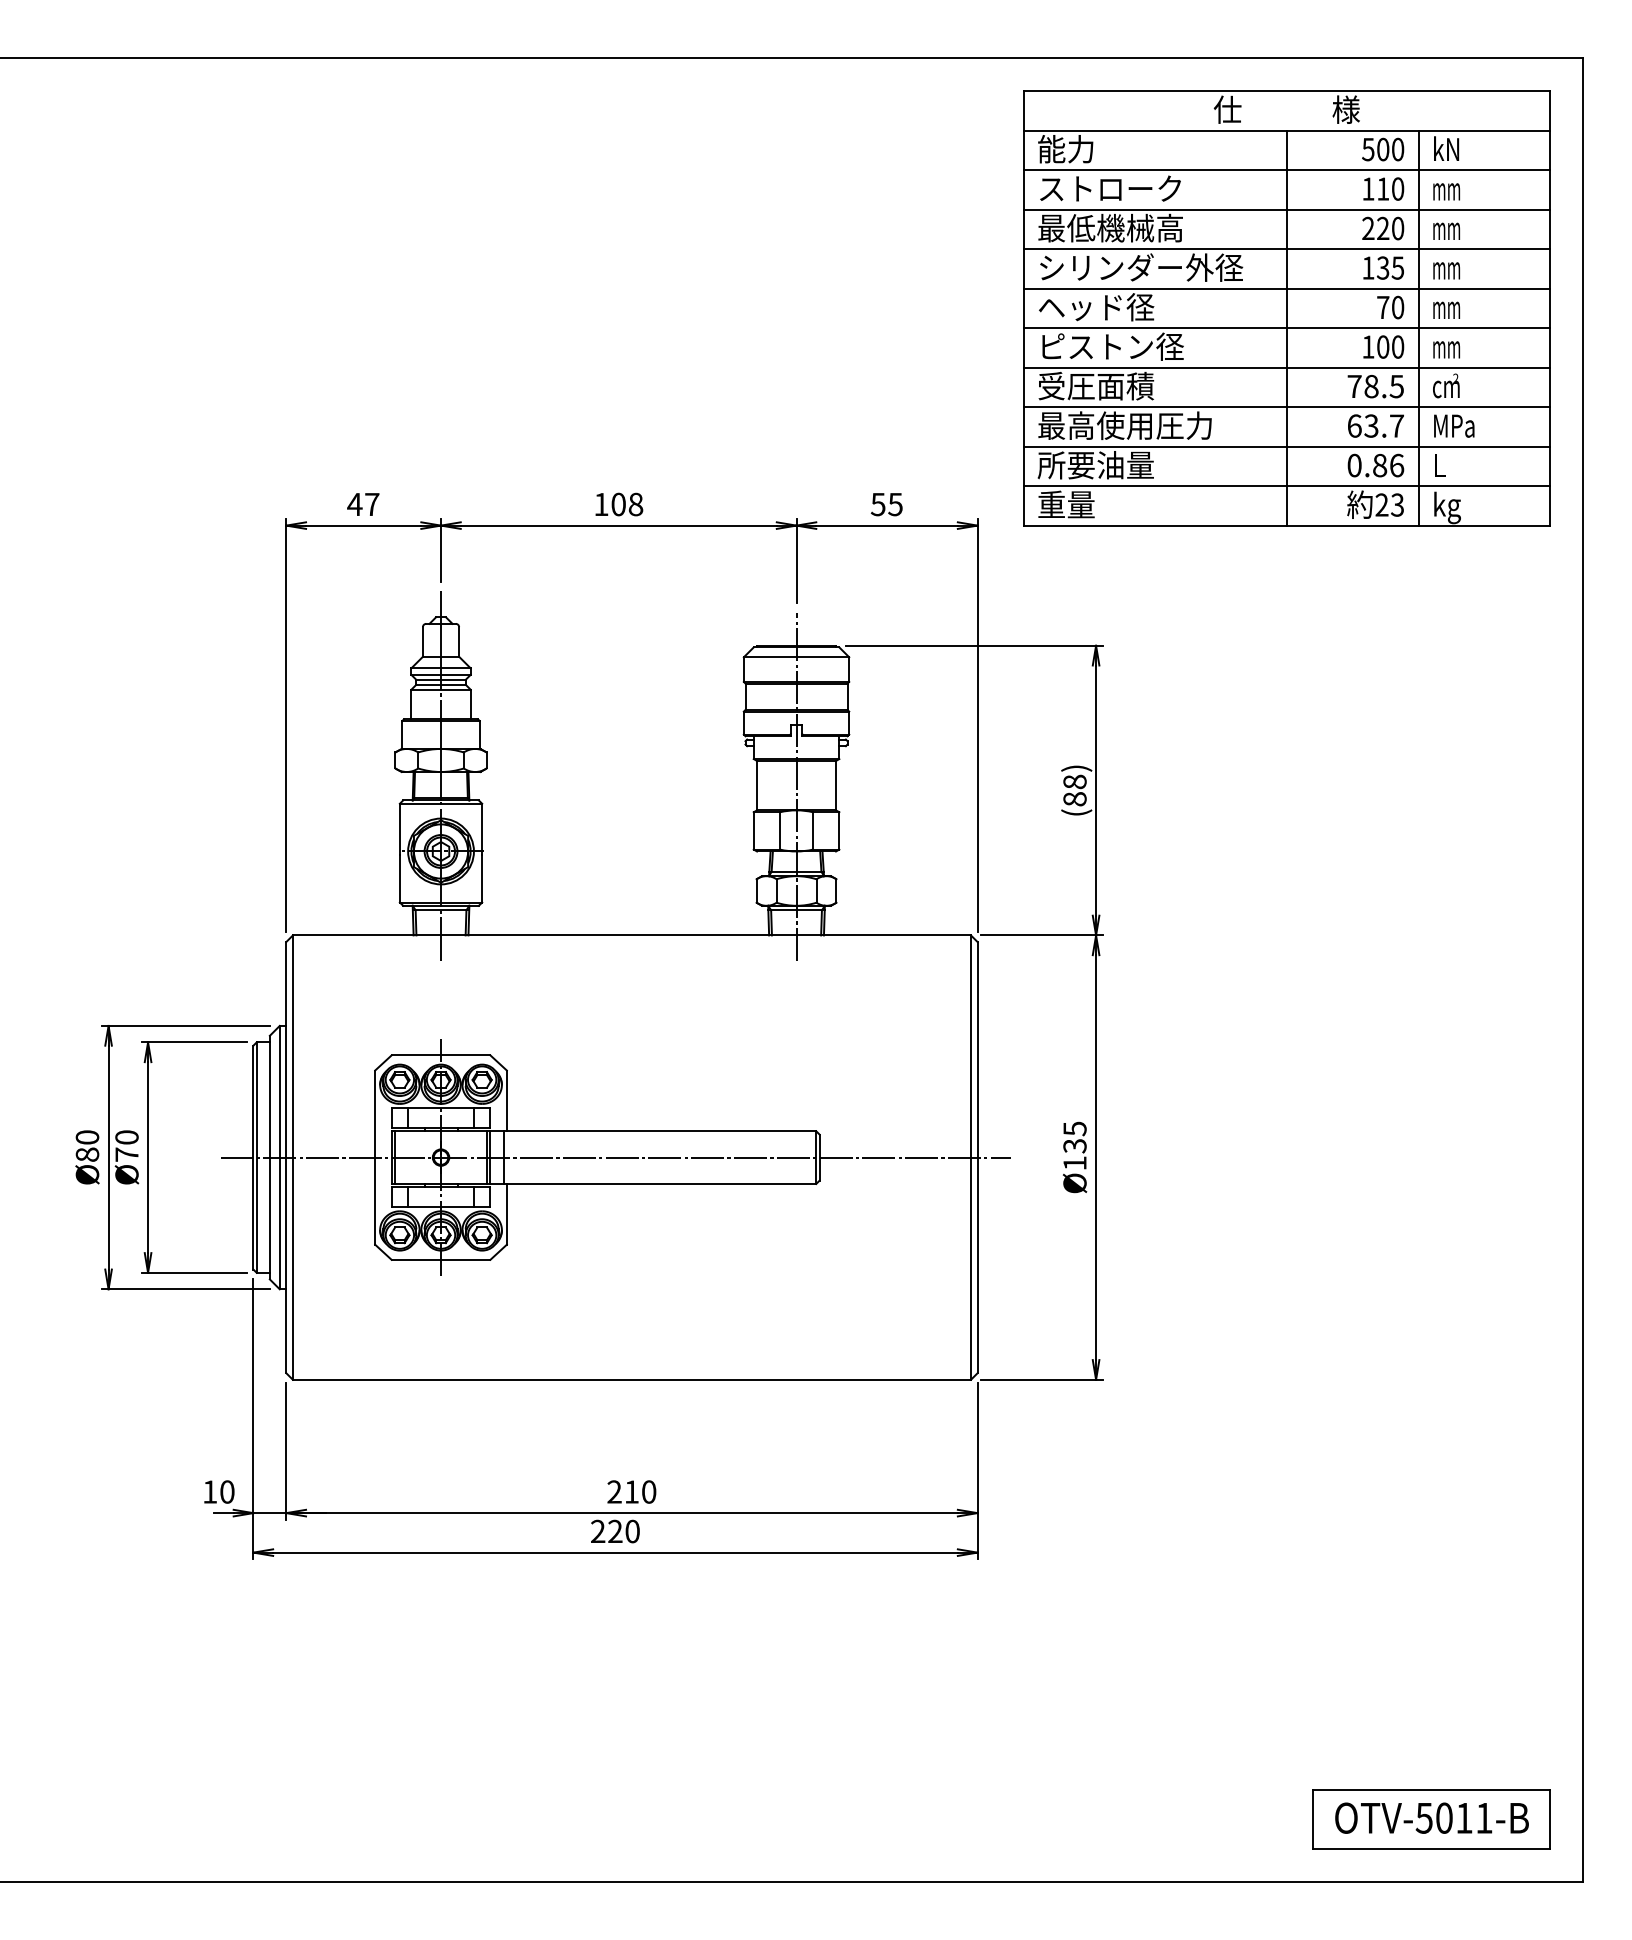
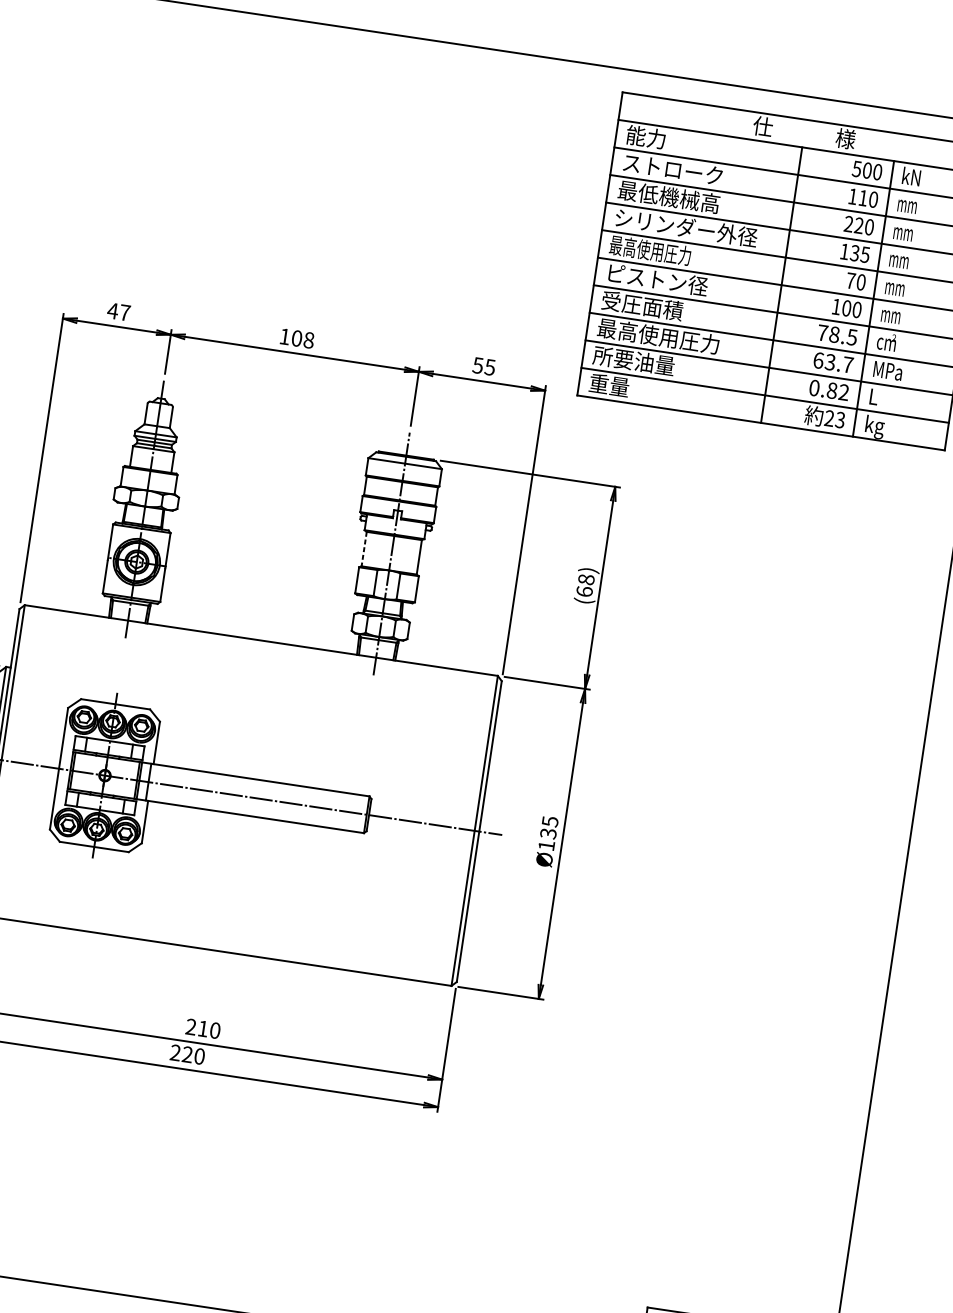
text: (1095, 306) -> (650, 250), ヘッド径 -> 最高使用圧力
text: (1397, 465) -> (844, 392), 0.86 -> 0.82
line: (757, 785) -> (364, 549), solid -> dashed
text: (1074, 799) -> (584, 591), (88) -> (68)

